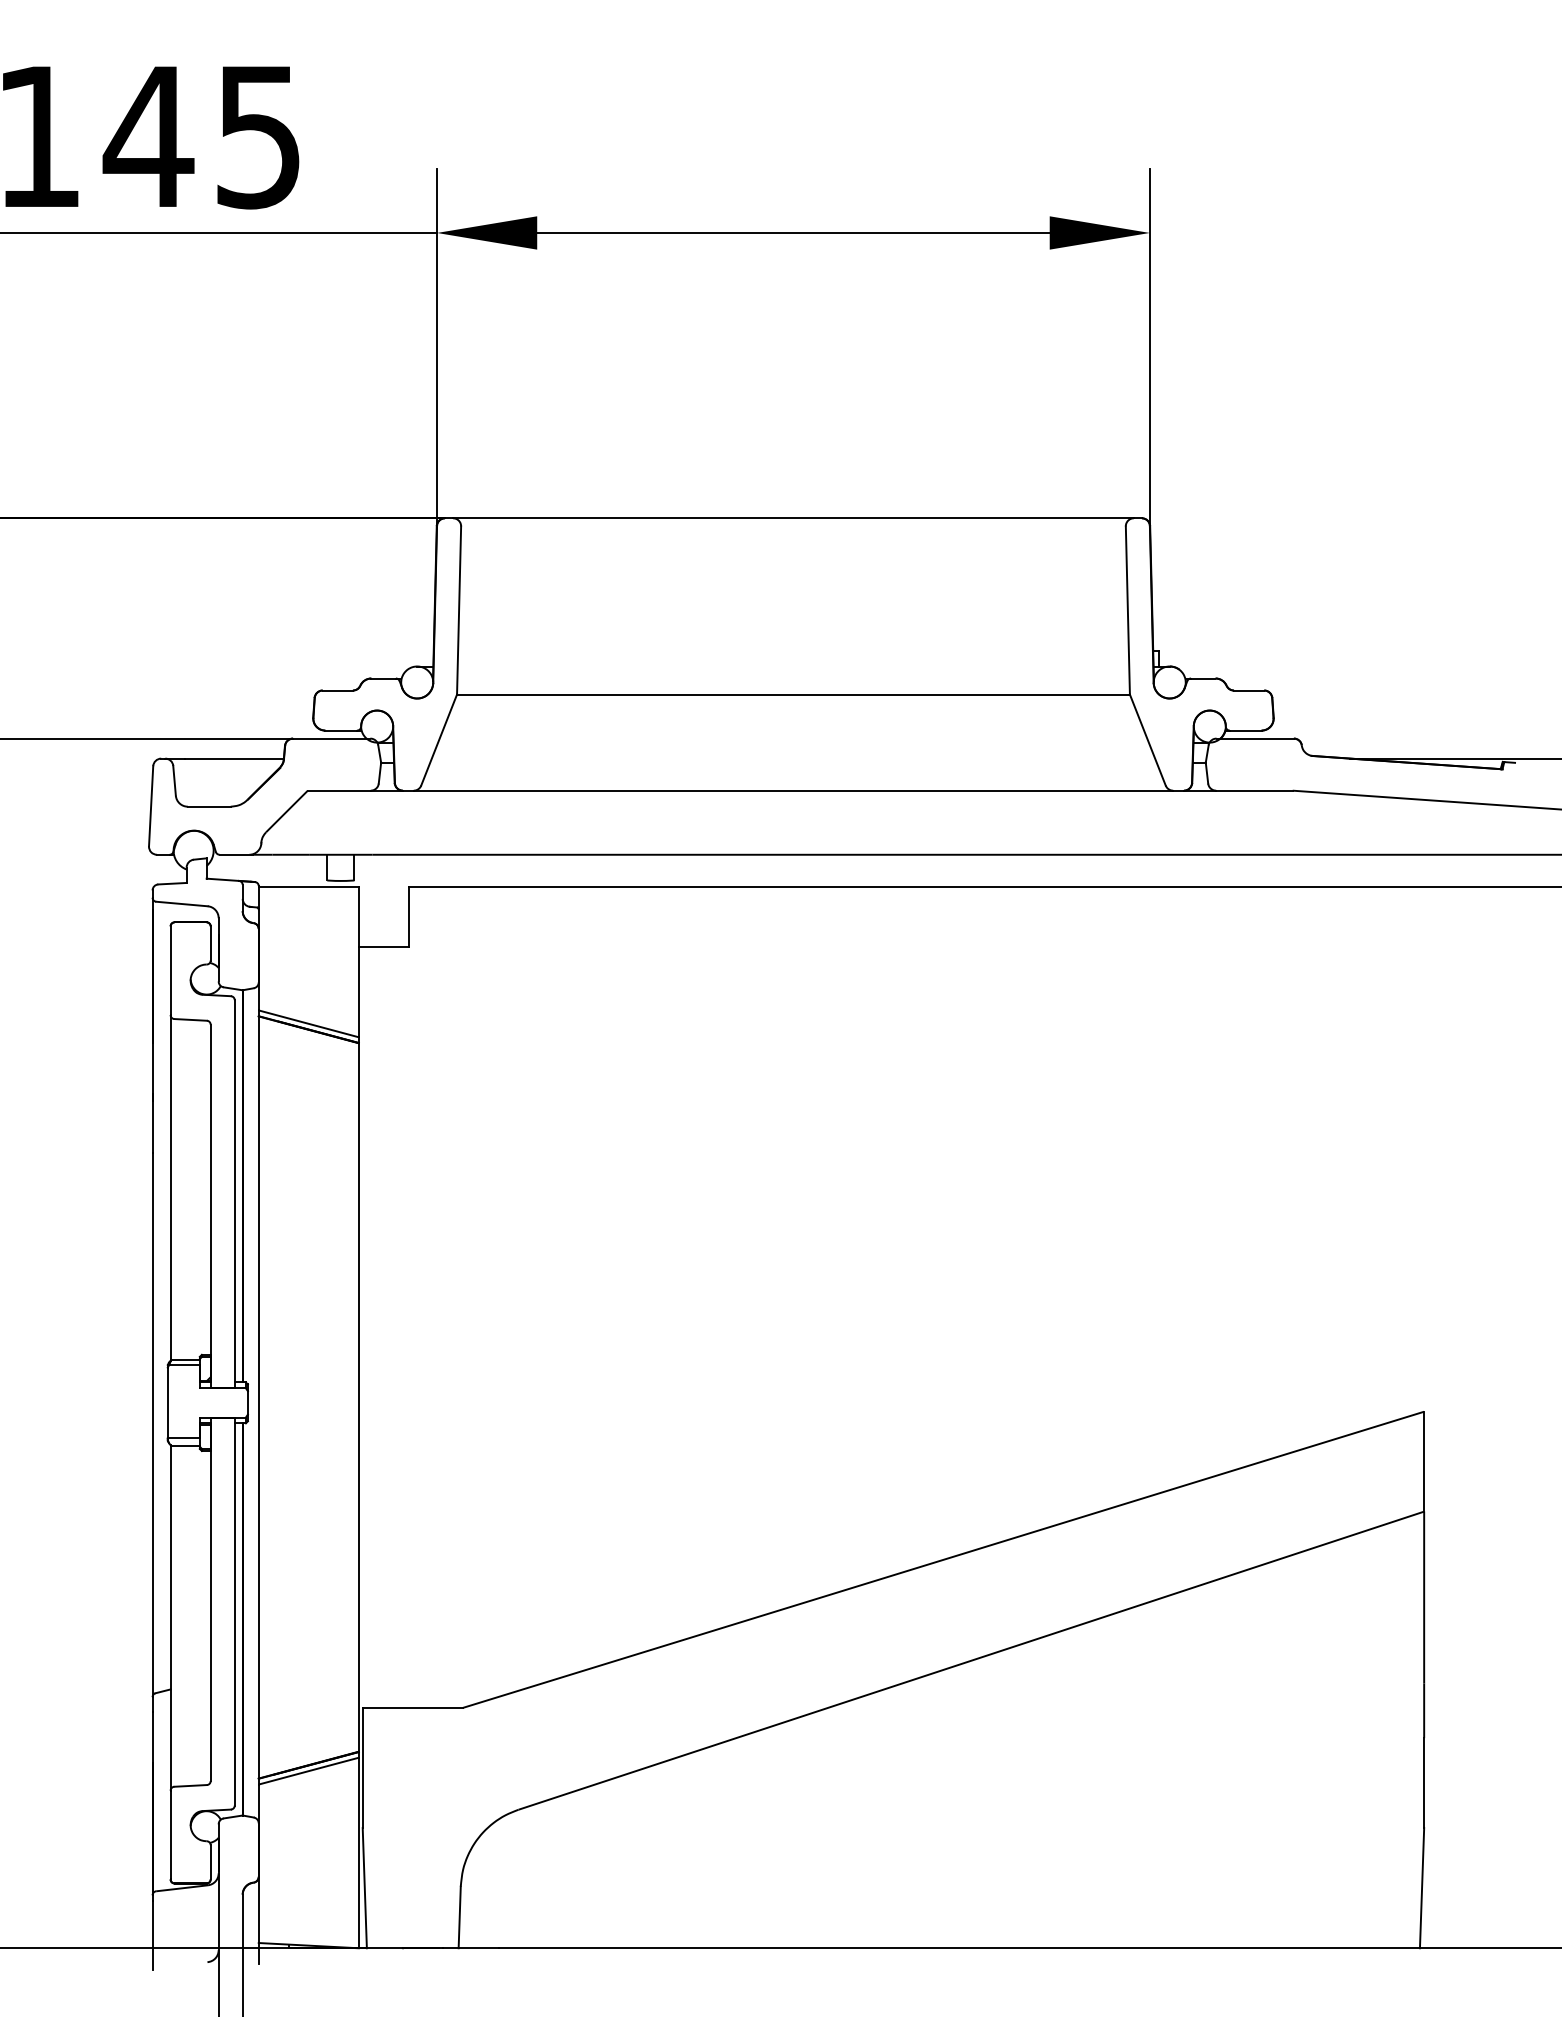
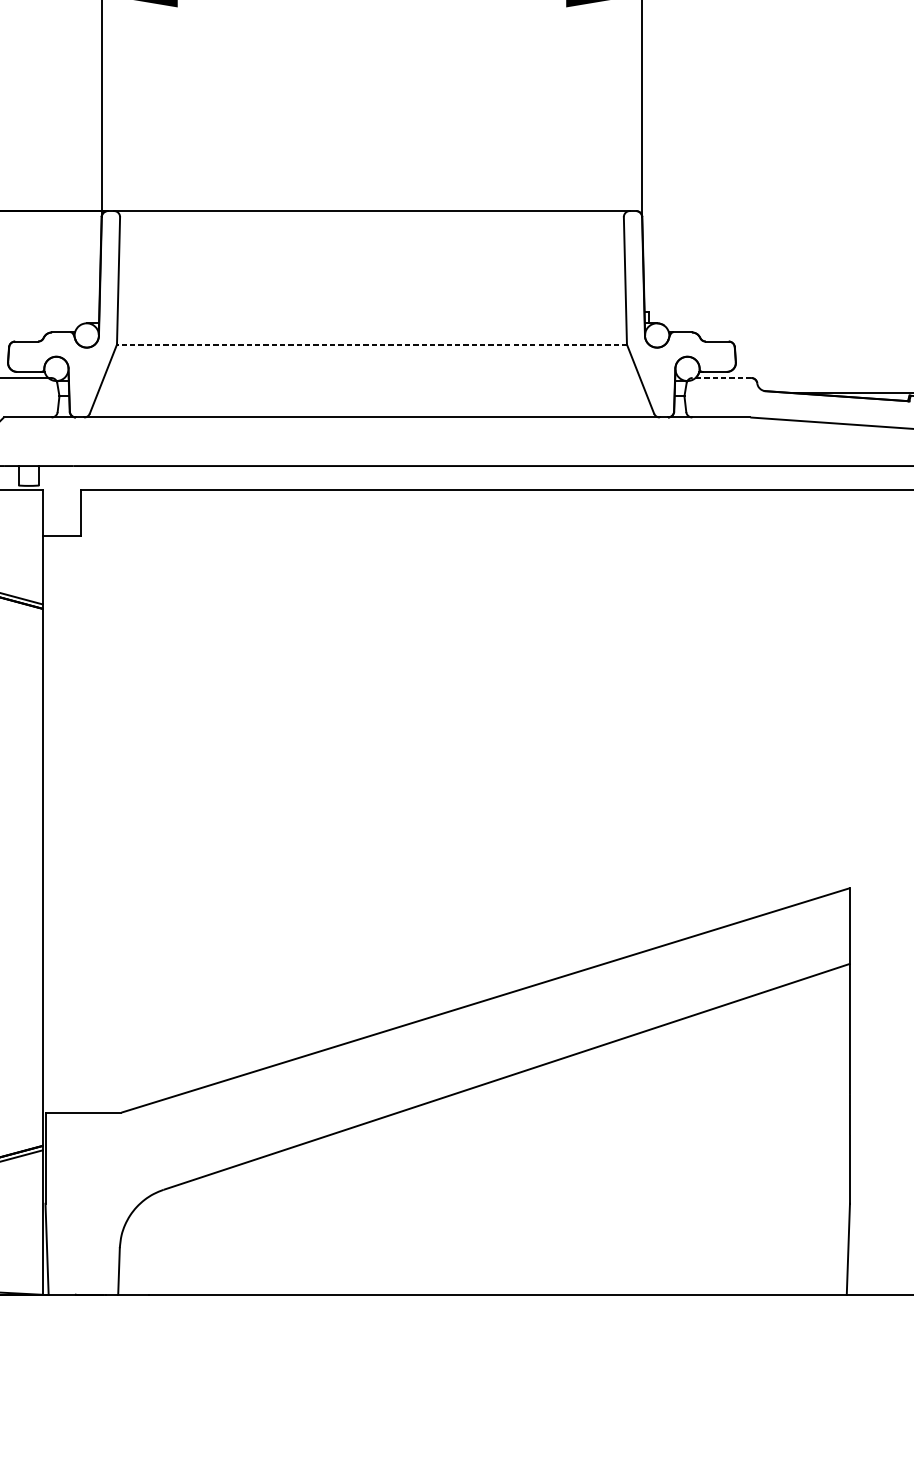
line: (793, 694) -> (371, 344), solid -> dashed
line: (1255, 738) -> (722, 377), solid -> dashed

